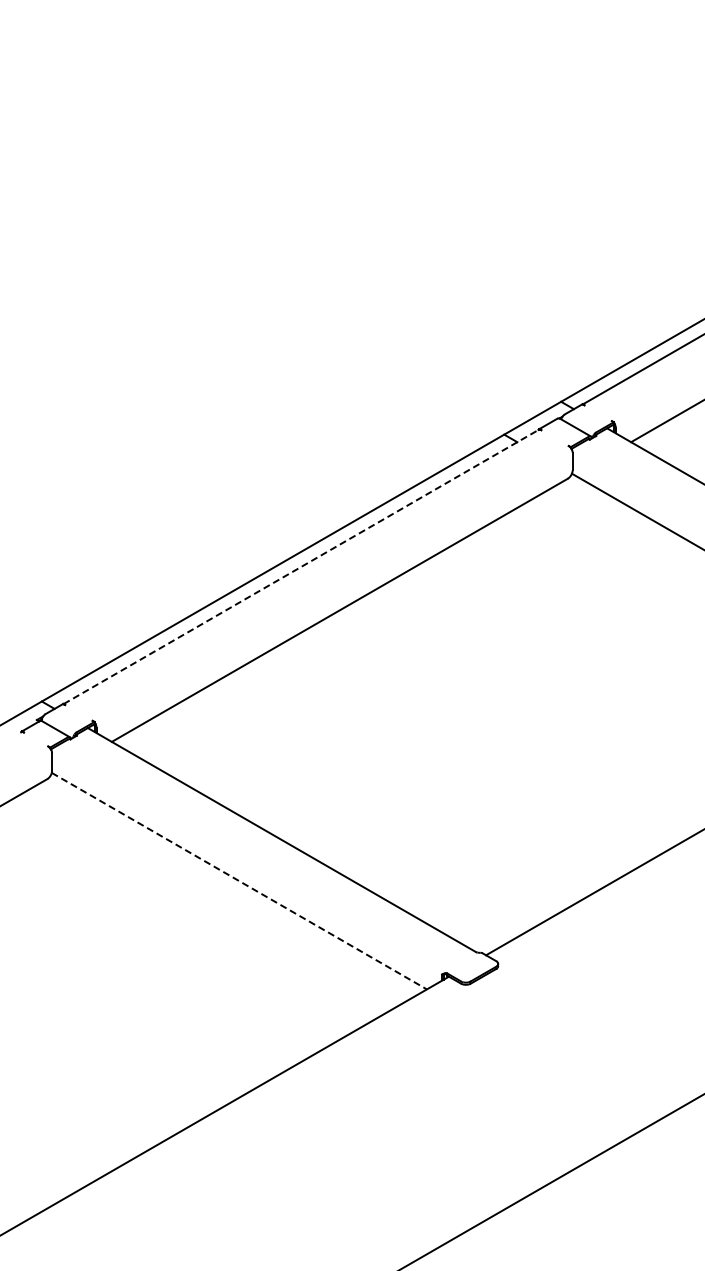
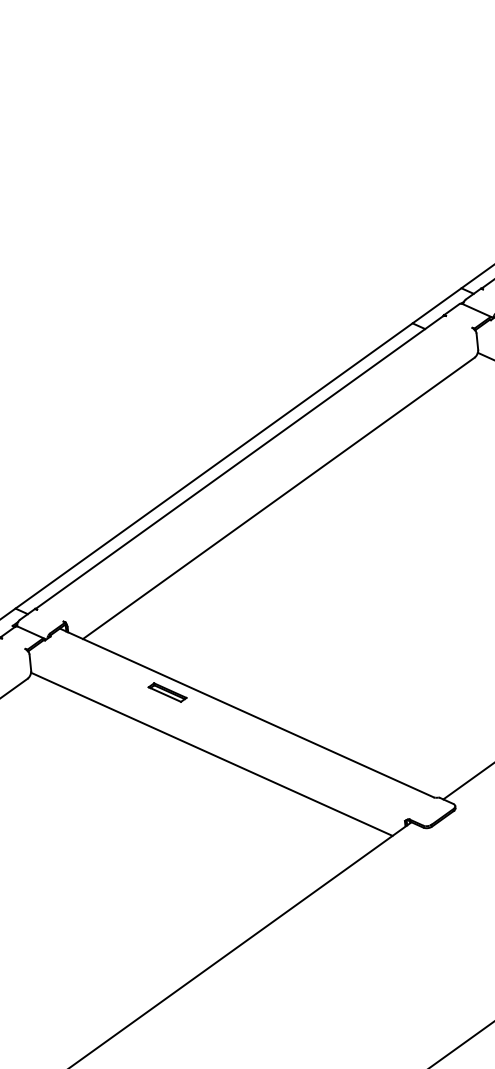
line: (301, 566) -> (239, 461), dashed -> solid
part: (197, 808) -> (167, 691), added
line: (239, 881) -> (212, 754), dashed -> solid

